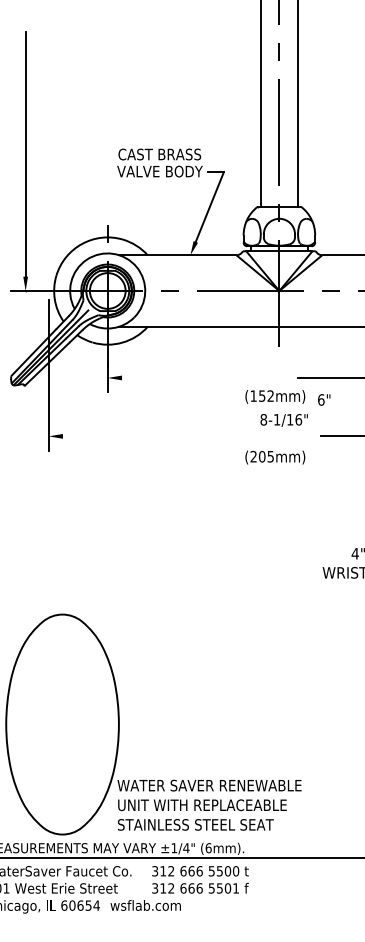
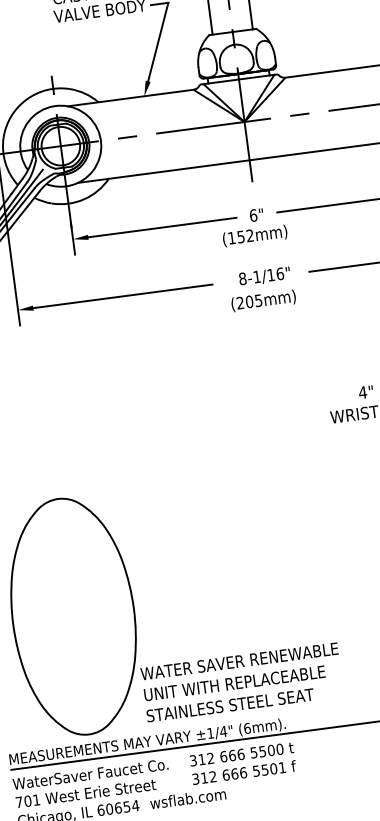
line: (191, 377) -> (162, 227), added
text: (324, 399) -> (256, 214), moved
text: (283, 420) -> (263, 276), moved
line: (146, 436) -> (122, 296), added

